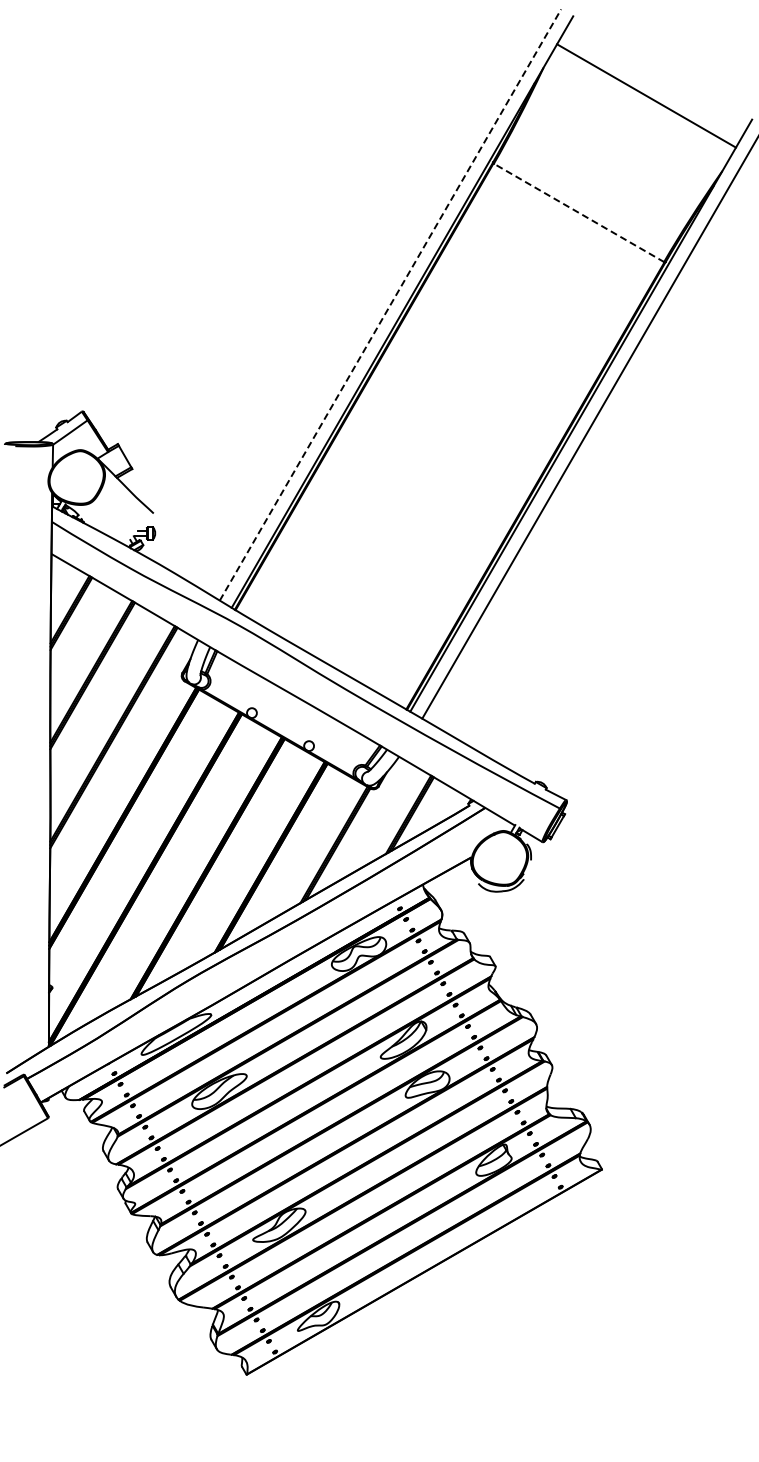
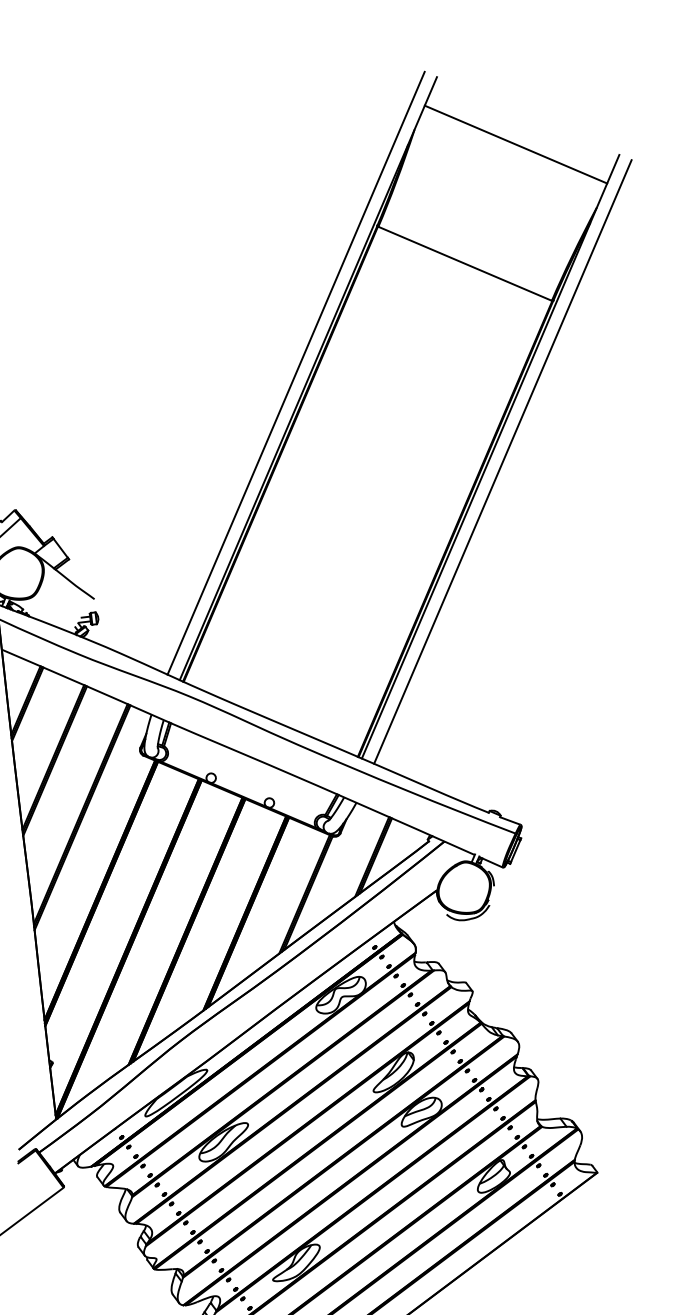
line: (579, 212) -> (465, 263), dashed -> solid
line: (390, 304) -> (296, 372), dashed -> solid

